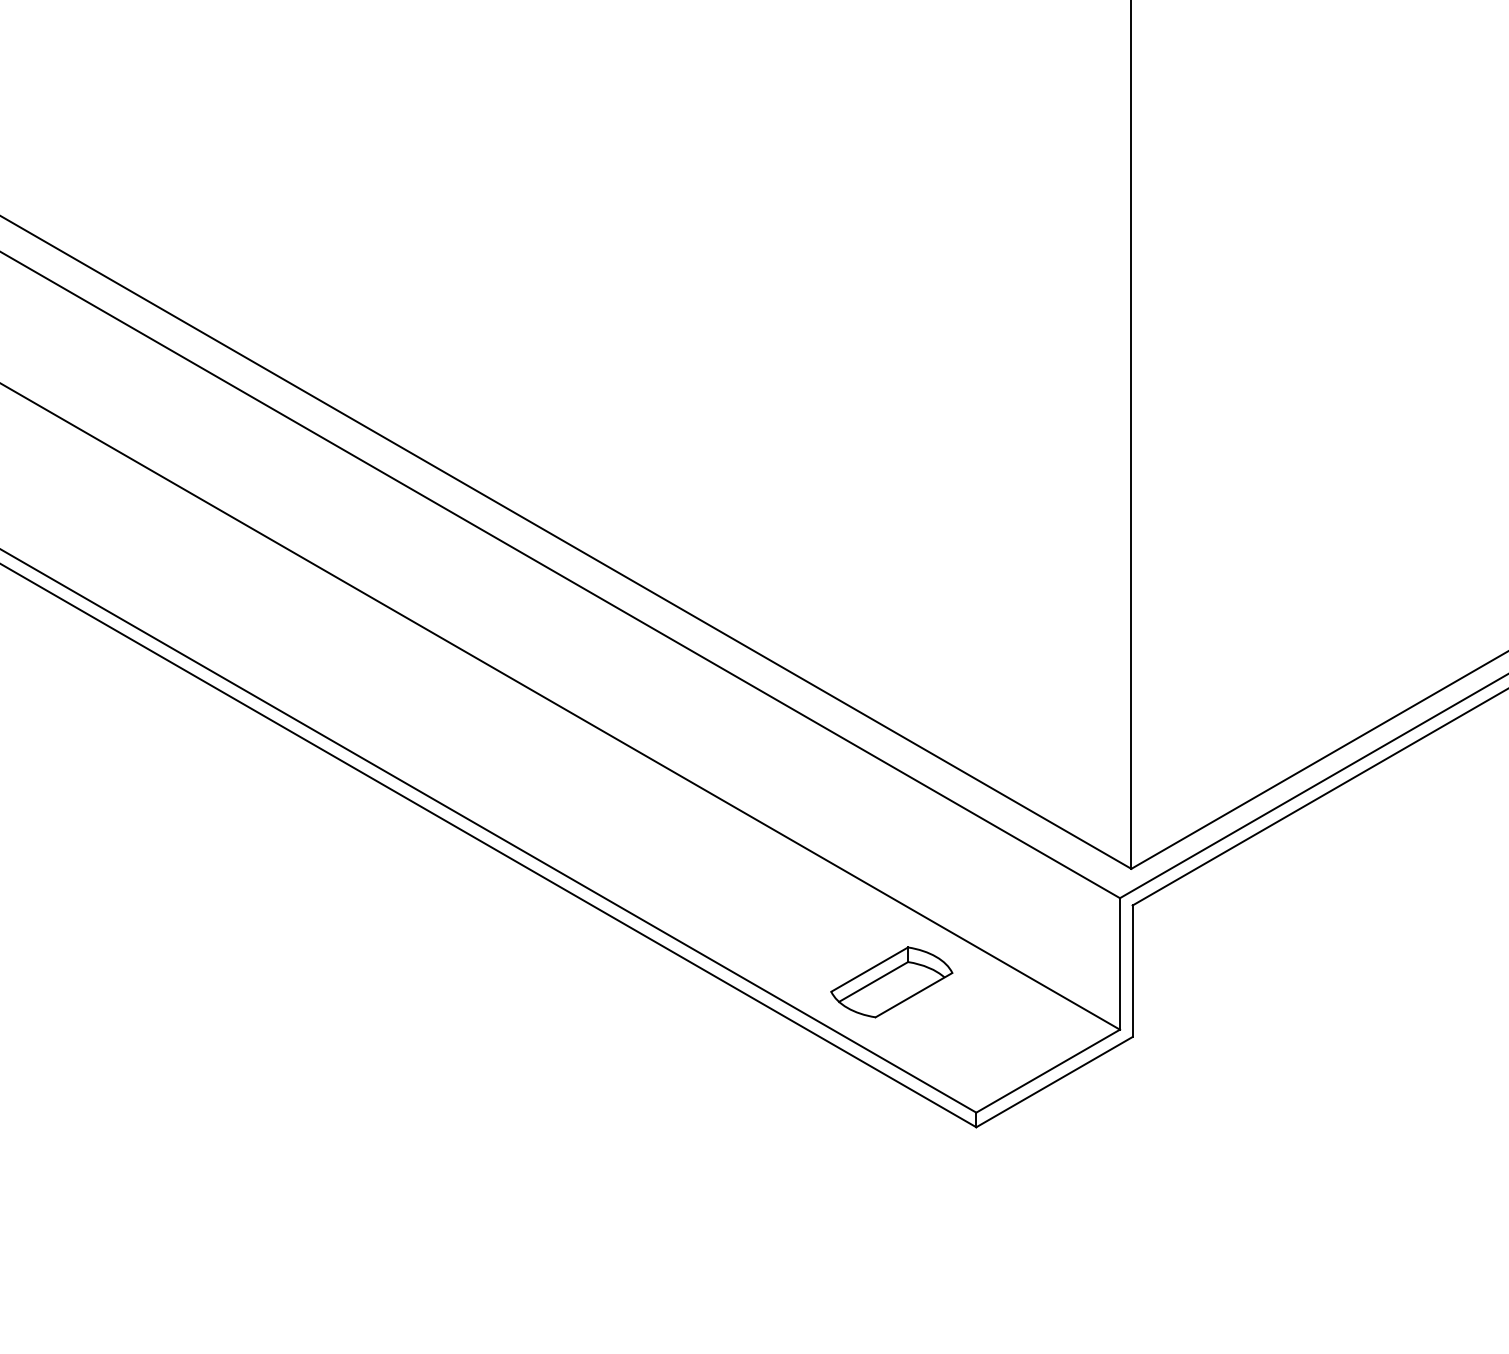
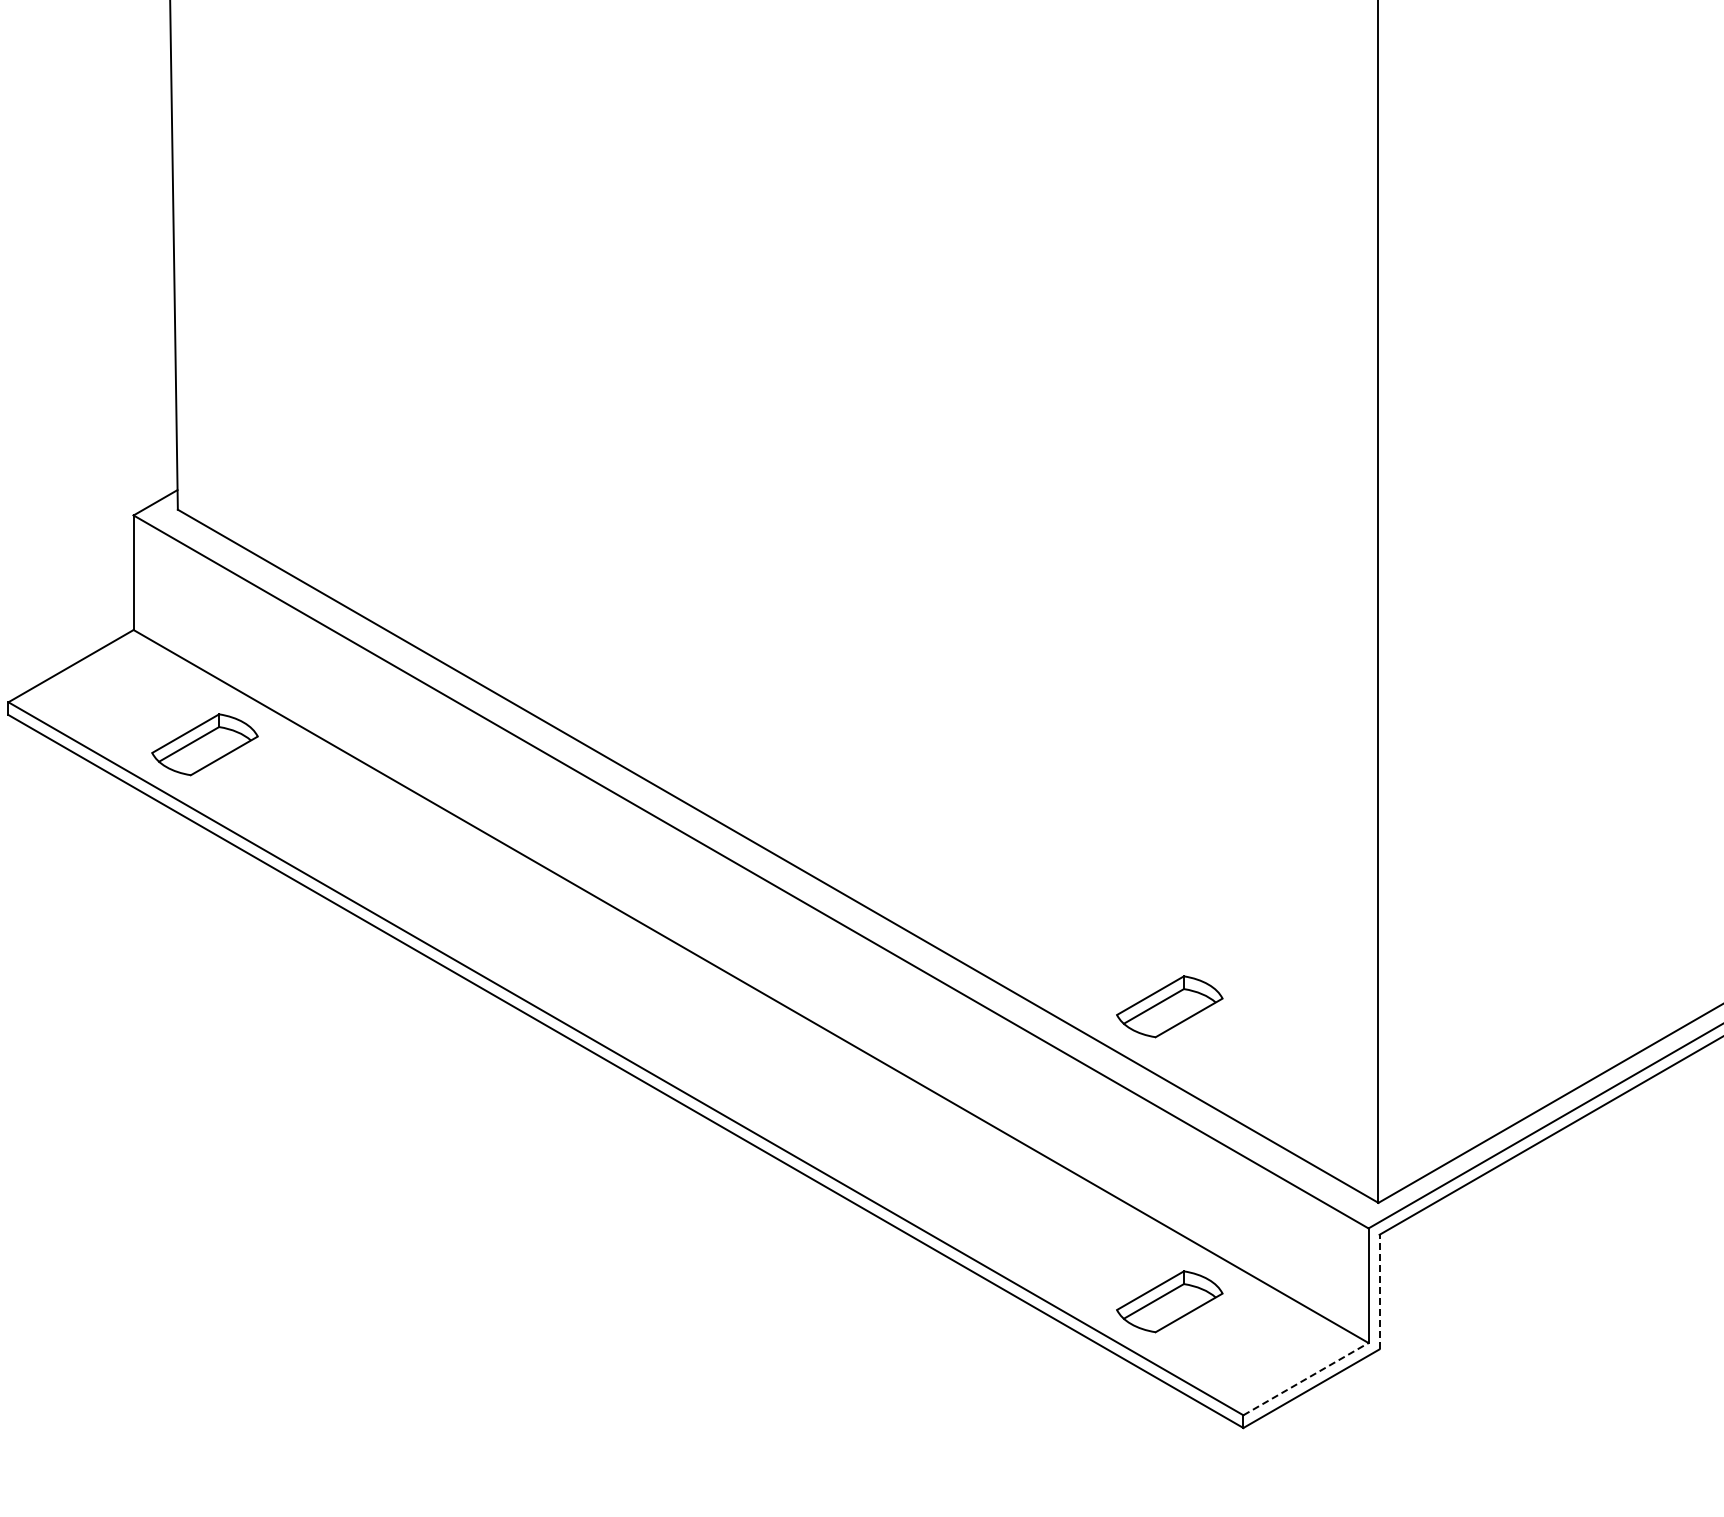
part: (891, 643) -> (1169, 1006), added
line: (1132, 970) -> (1379, 1291), solid -> dashed
line: (1048, 1070) -> (1306, 1378), solid -> dashed

